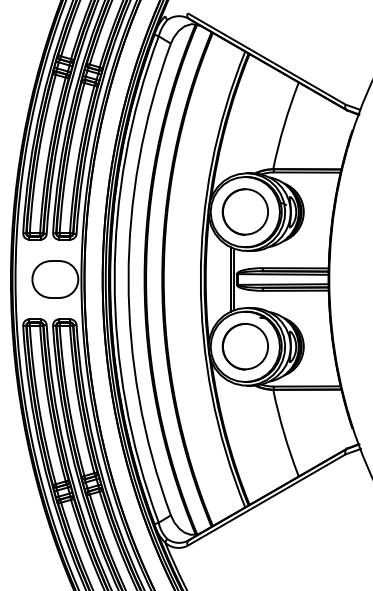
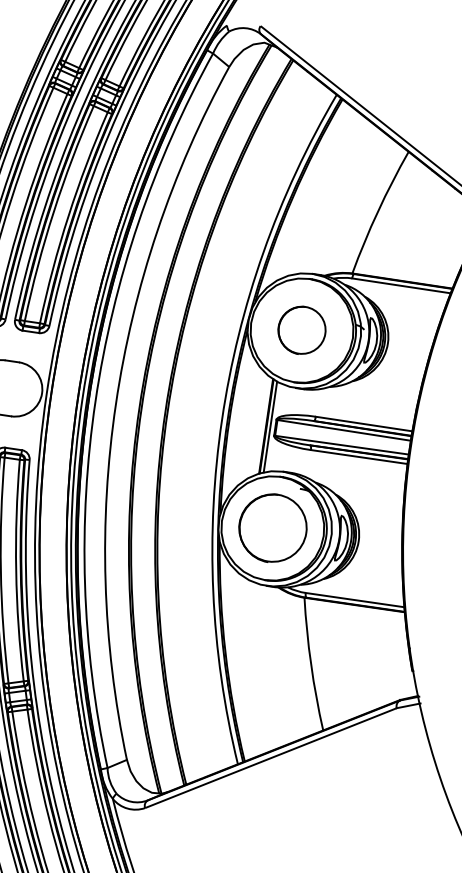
circle: (244, 211) -> (300, 329), size x0.7

